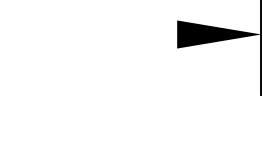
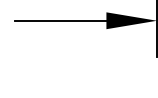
line: (100, 34) -> (60, 20), added

